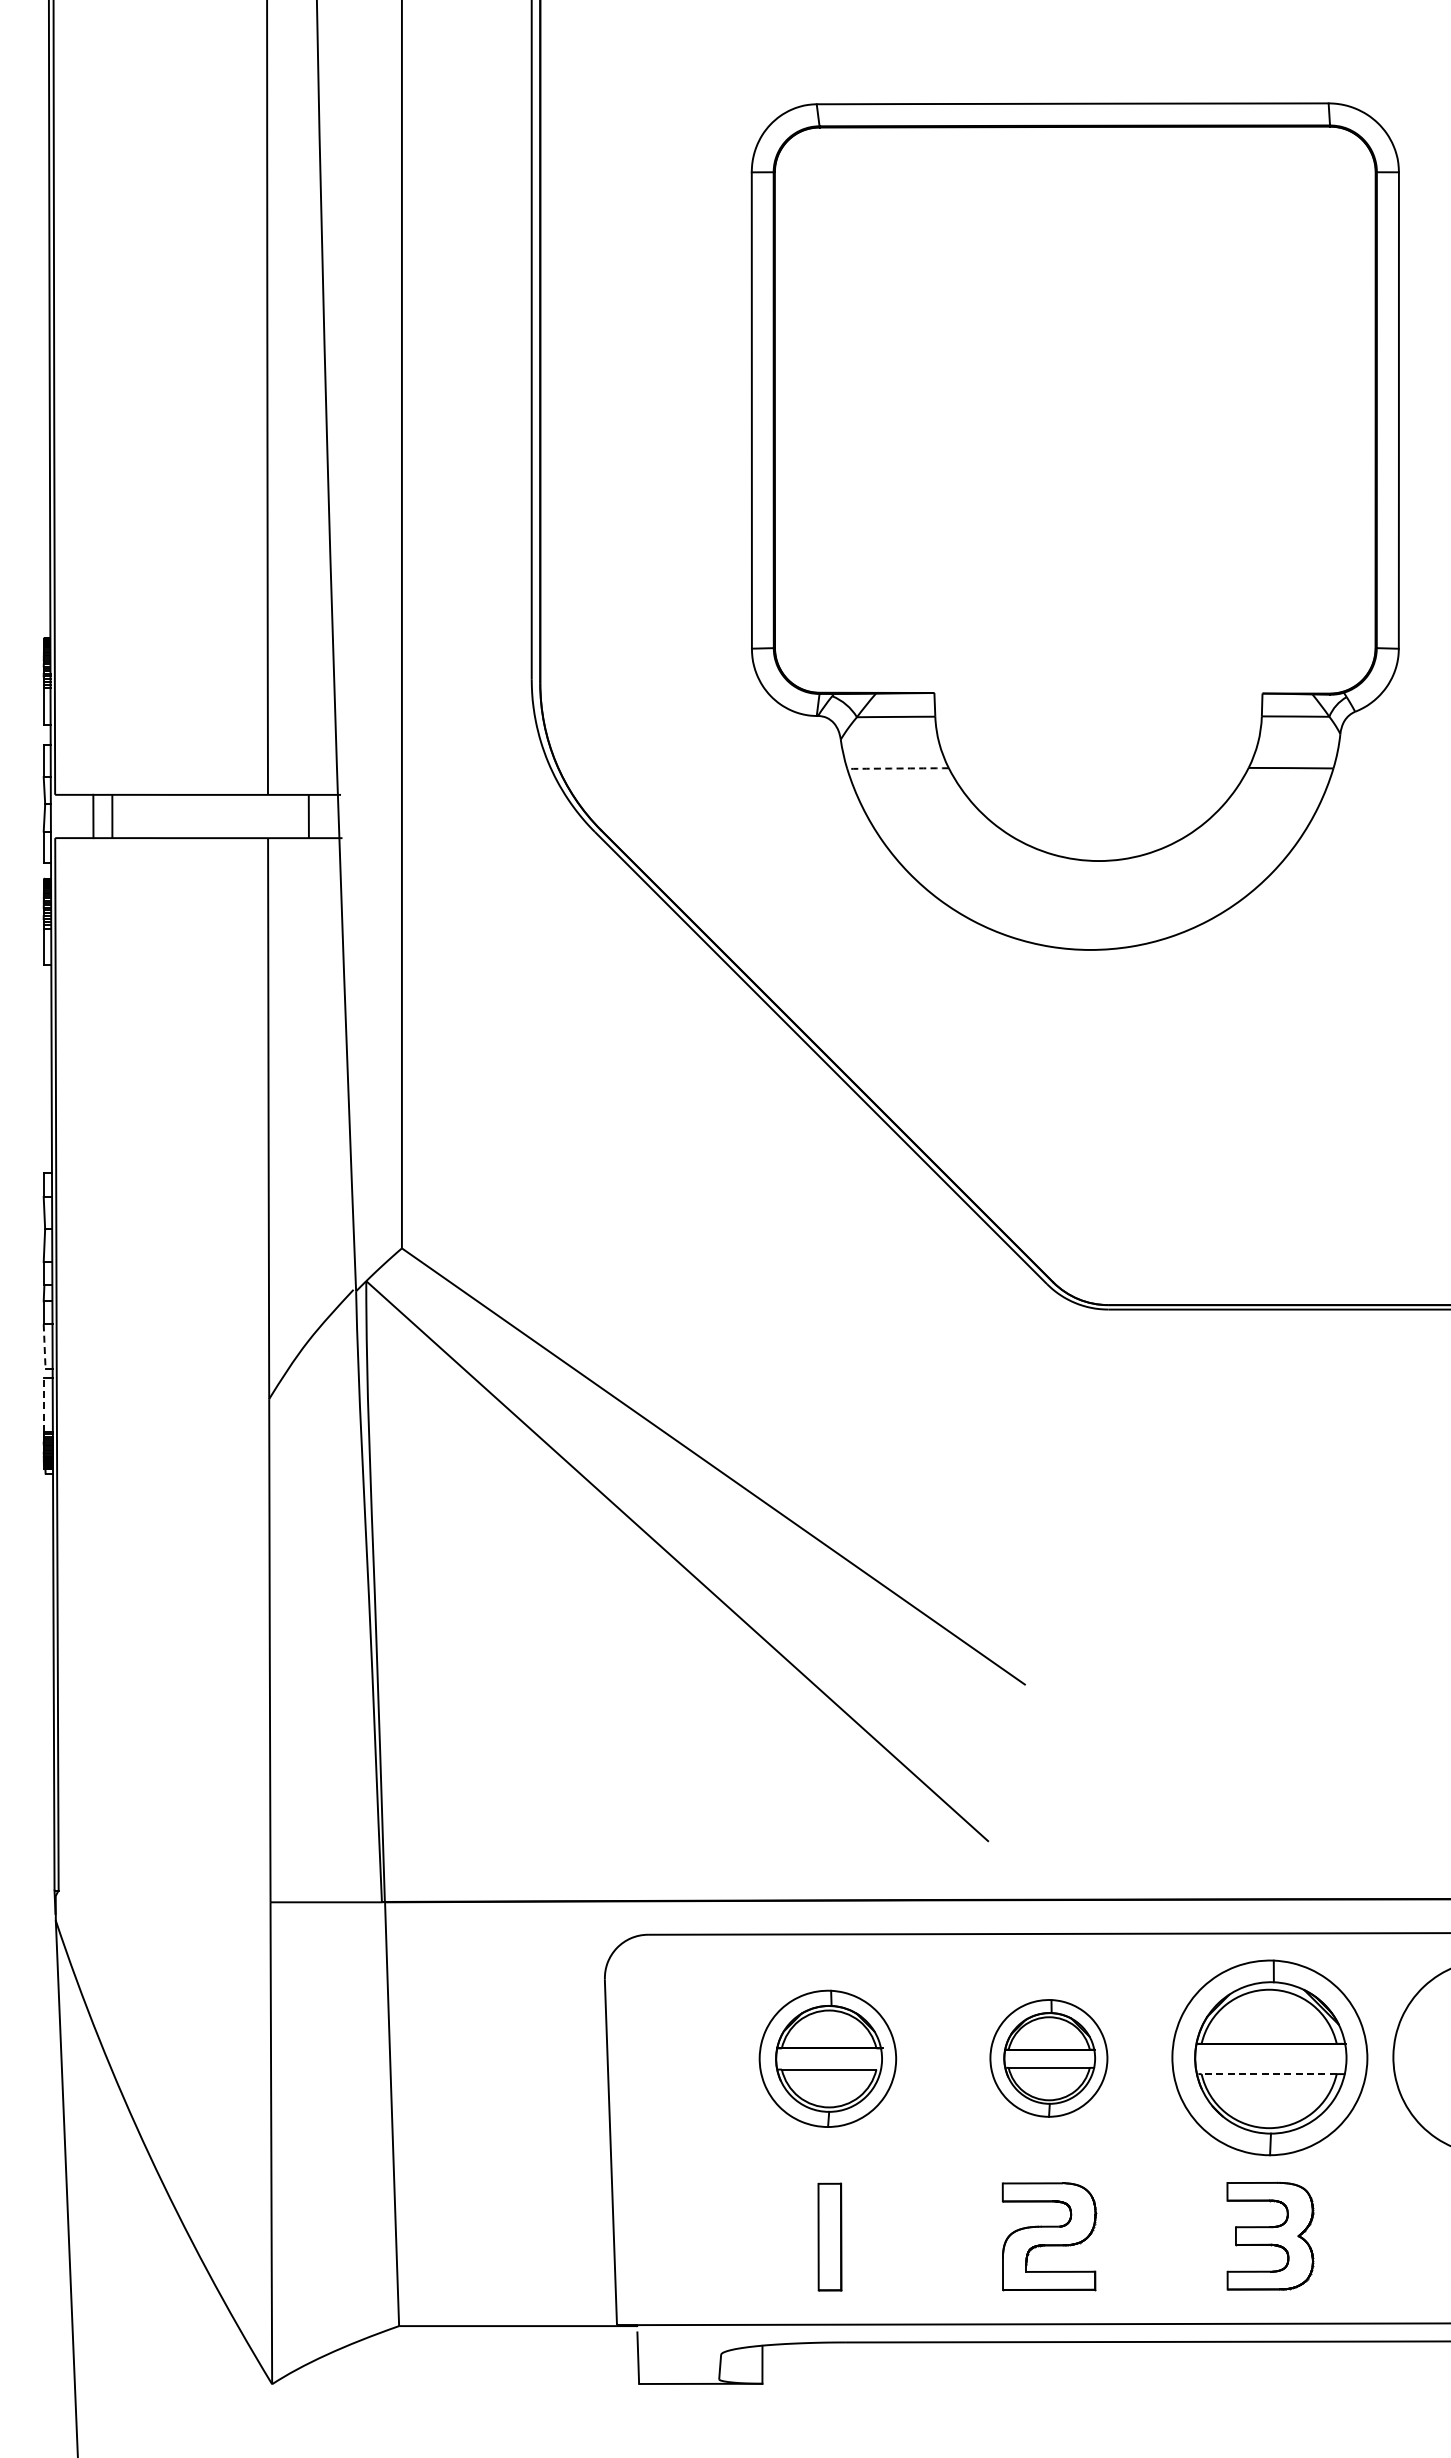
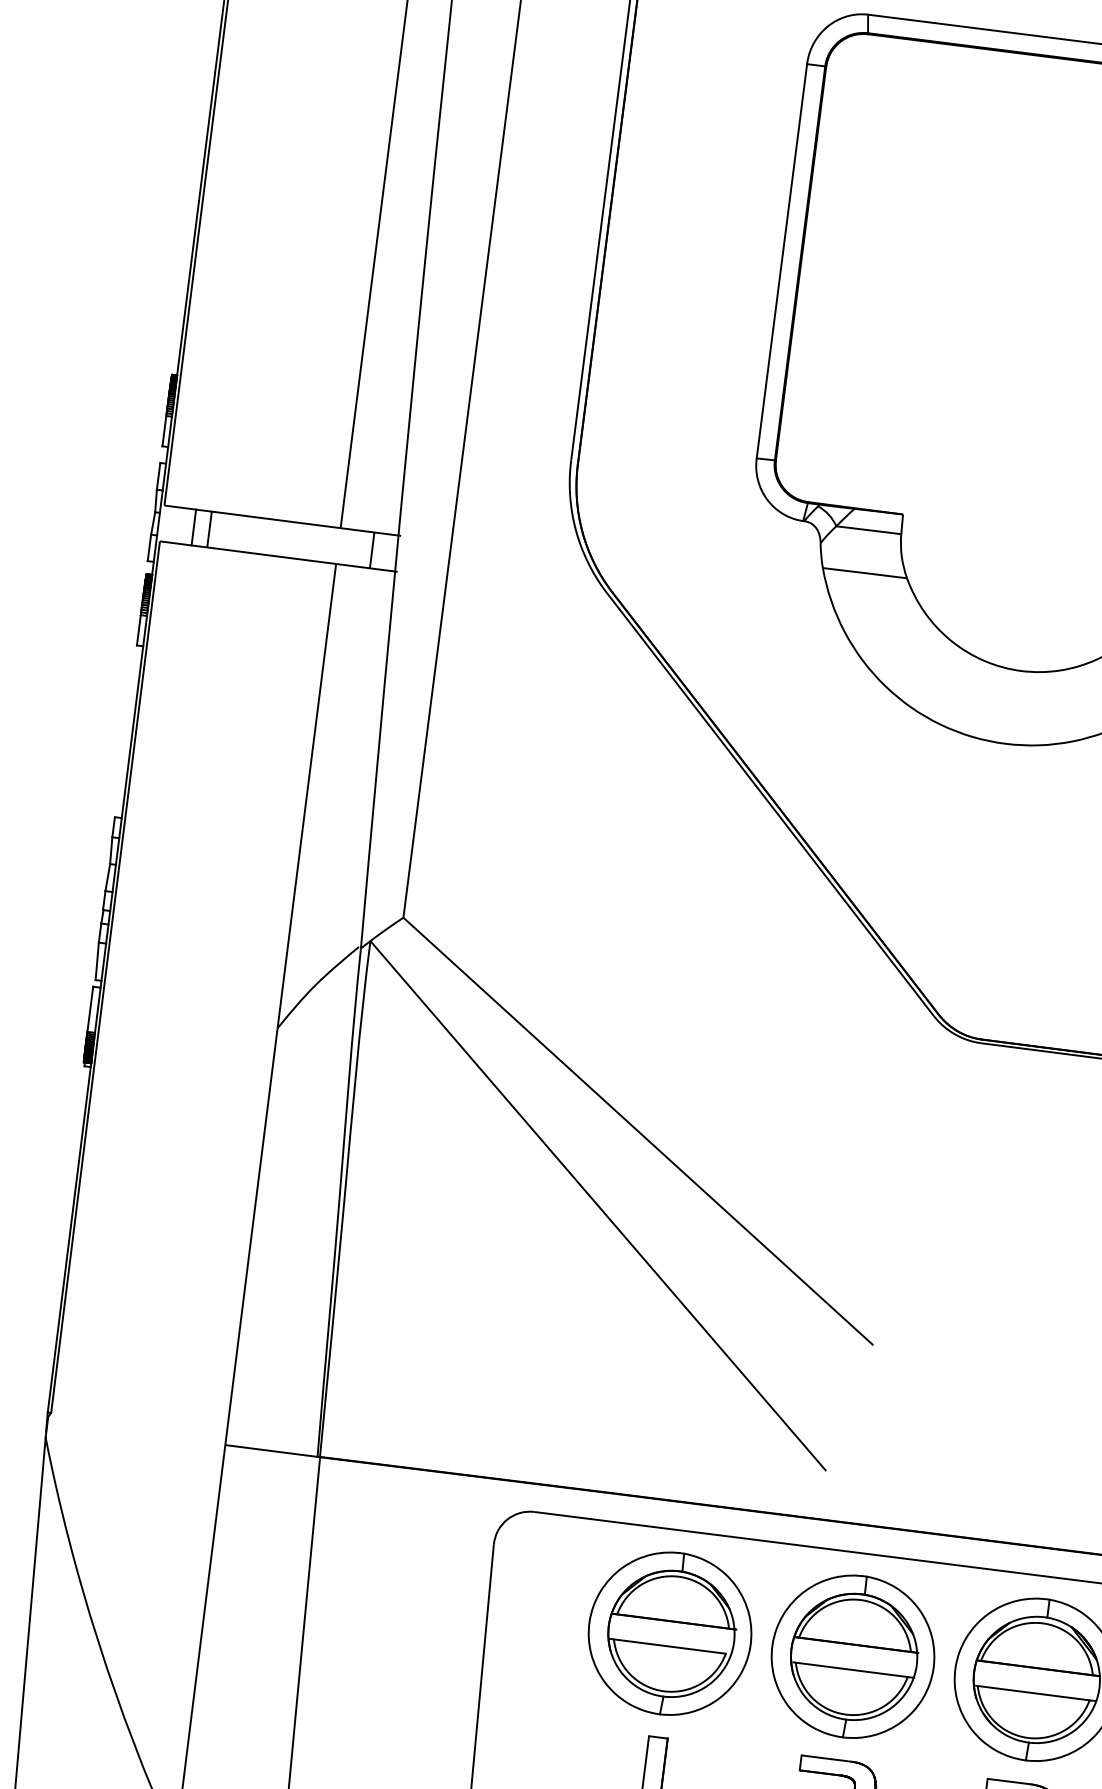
arc: (898, 768) -> (865, 573), dashed -> solid
line: (44, 1346) -> (97, 961), dashed -> solid
line: (43, 1404) -> (90, 1008), dashed -> solid
part: (827, 2058) -> (669, 1633), size x1.43
part: (1048, 2058) -> (852, 1656), size x1.67
line: (1269, 2074) -> (1033, 1693), dashed -> solid

